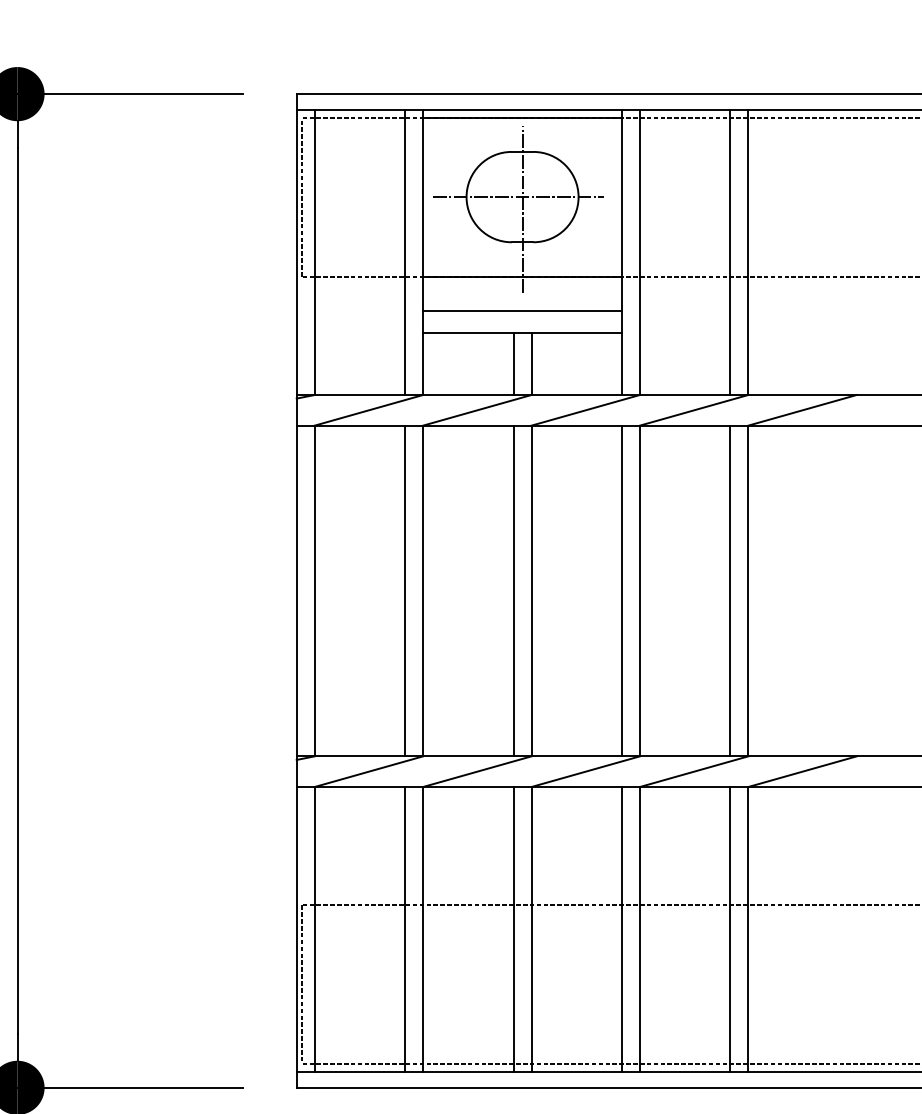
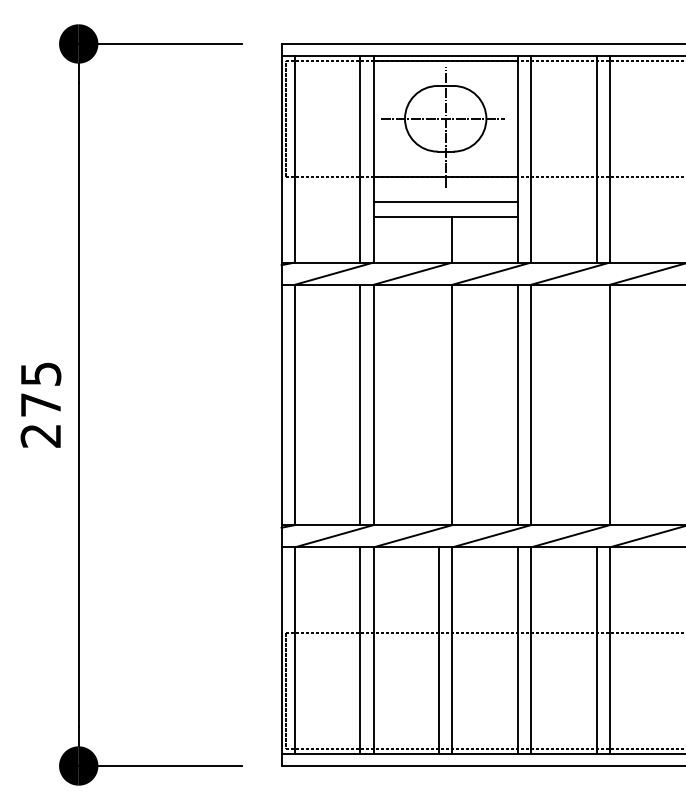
line: (514, 363) -> (439, 239), removed
line: (514, 590) -> (439, 404), removed
line: (730, 590) -> (596, 404), removed

